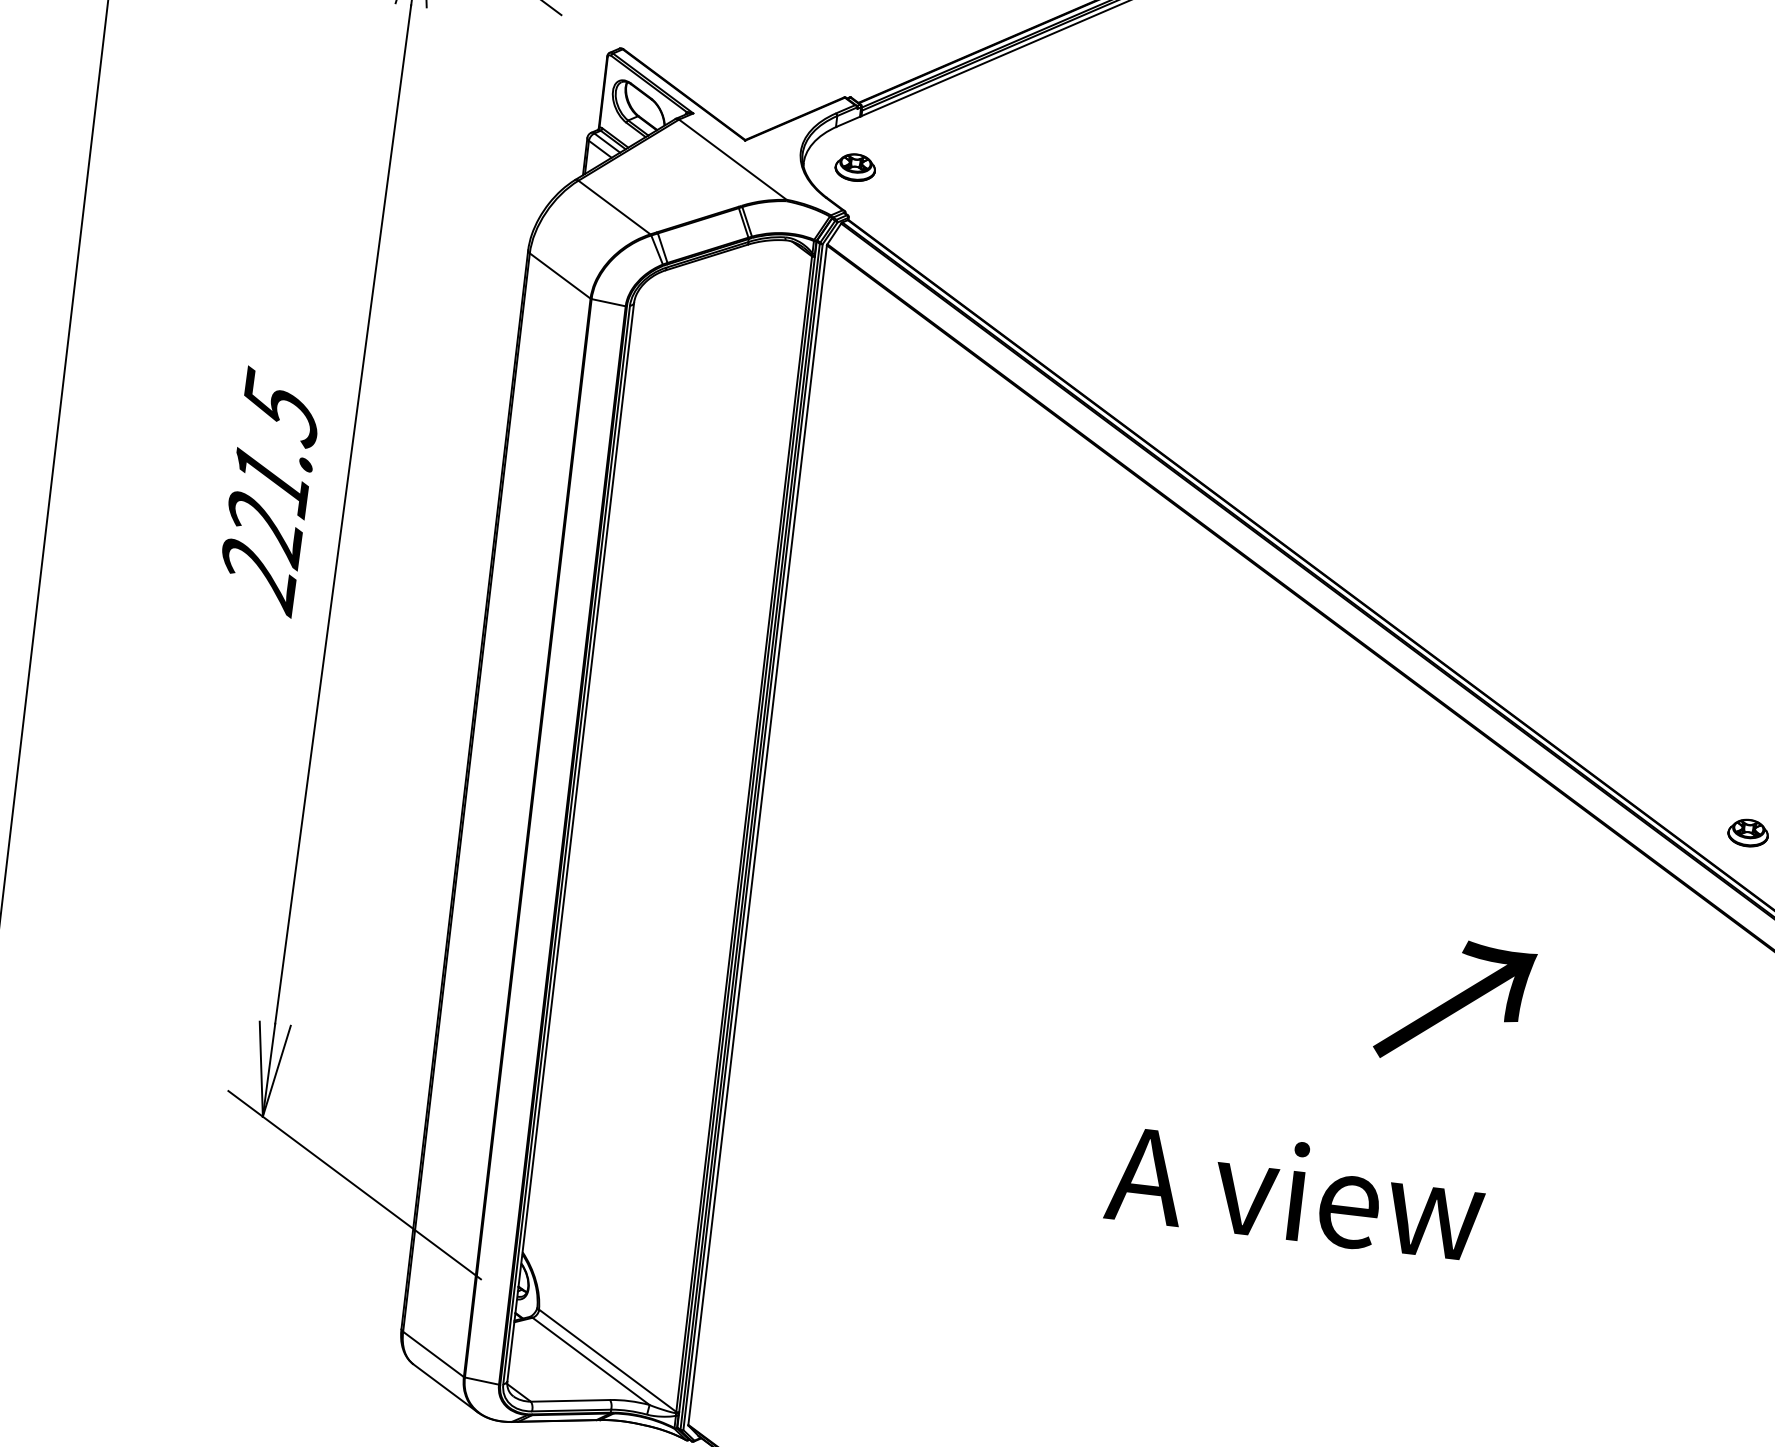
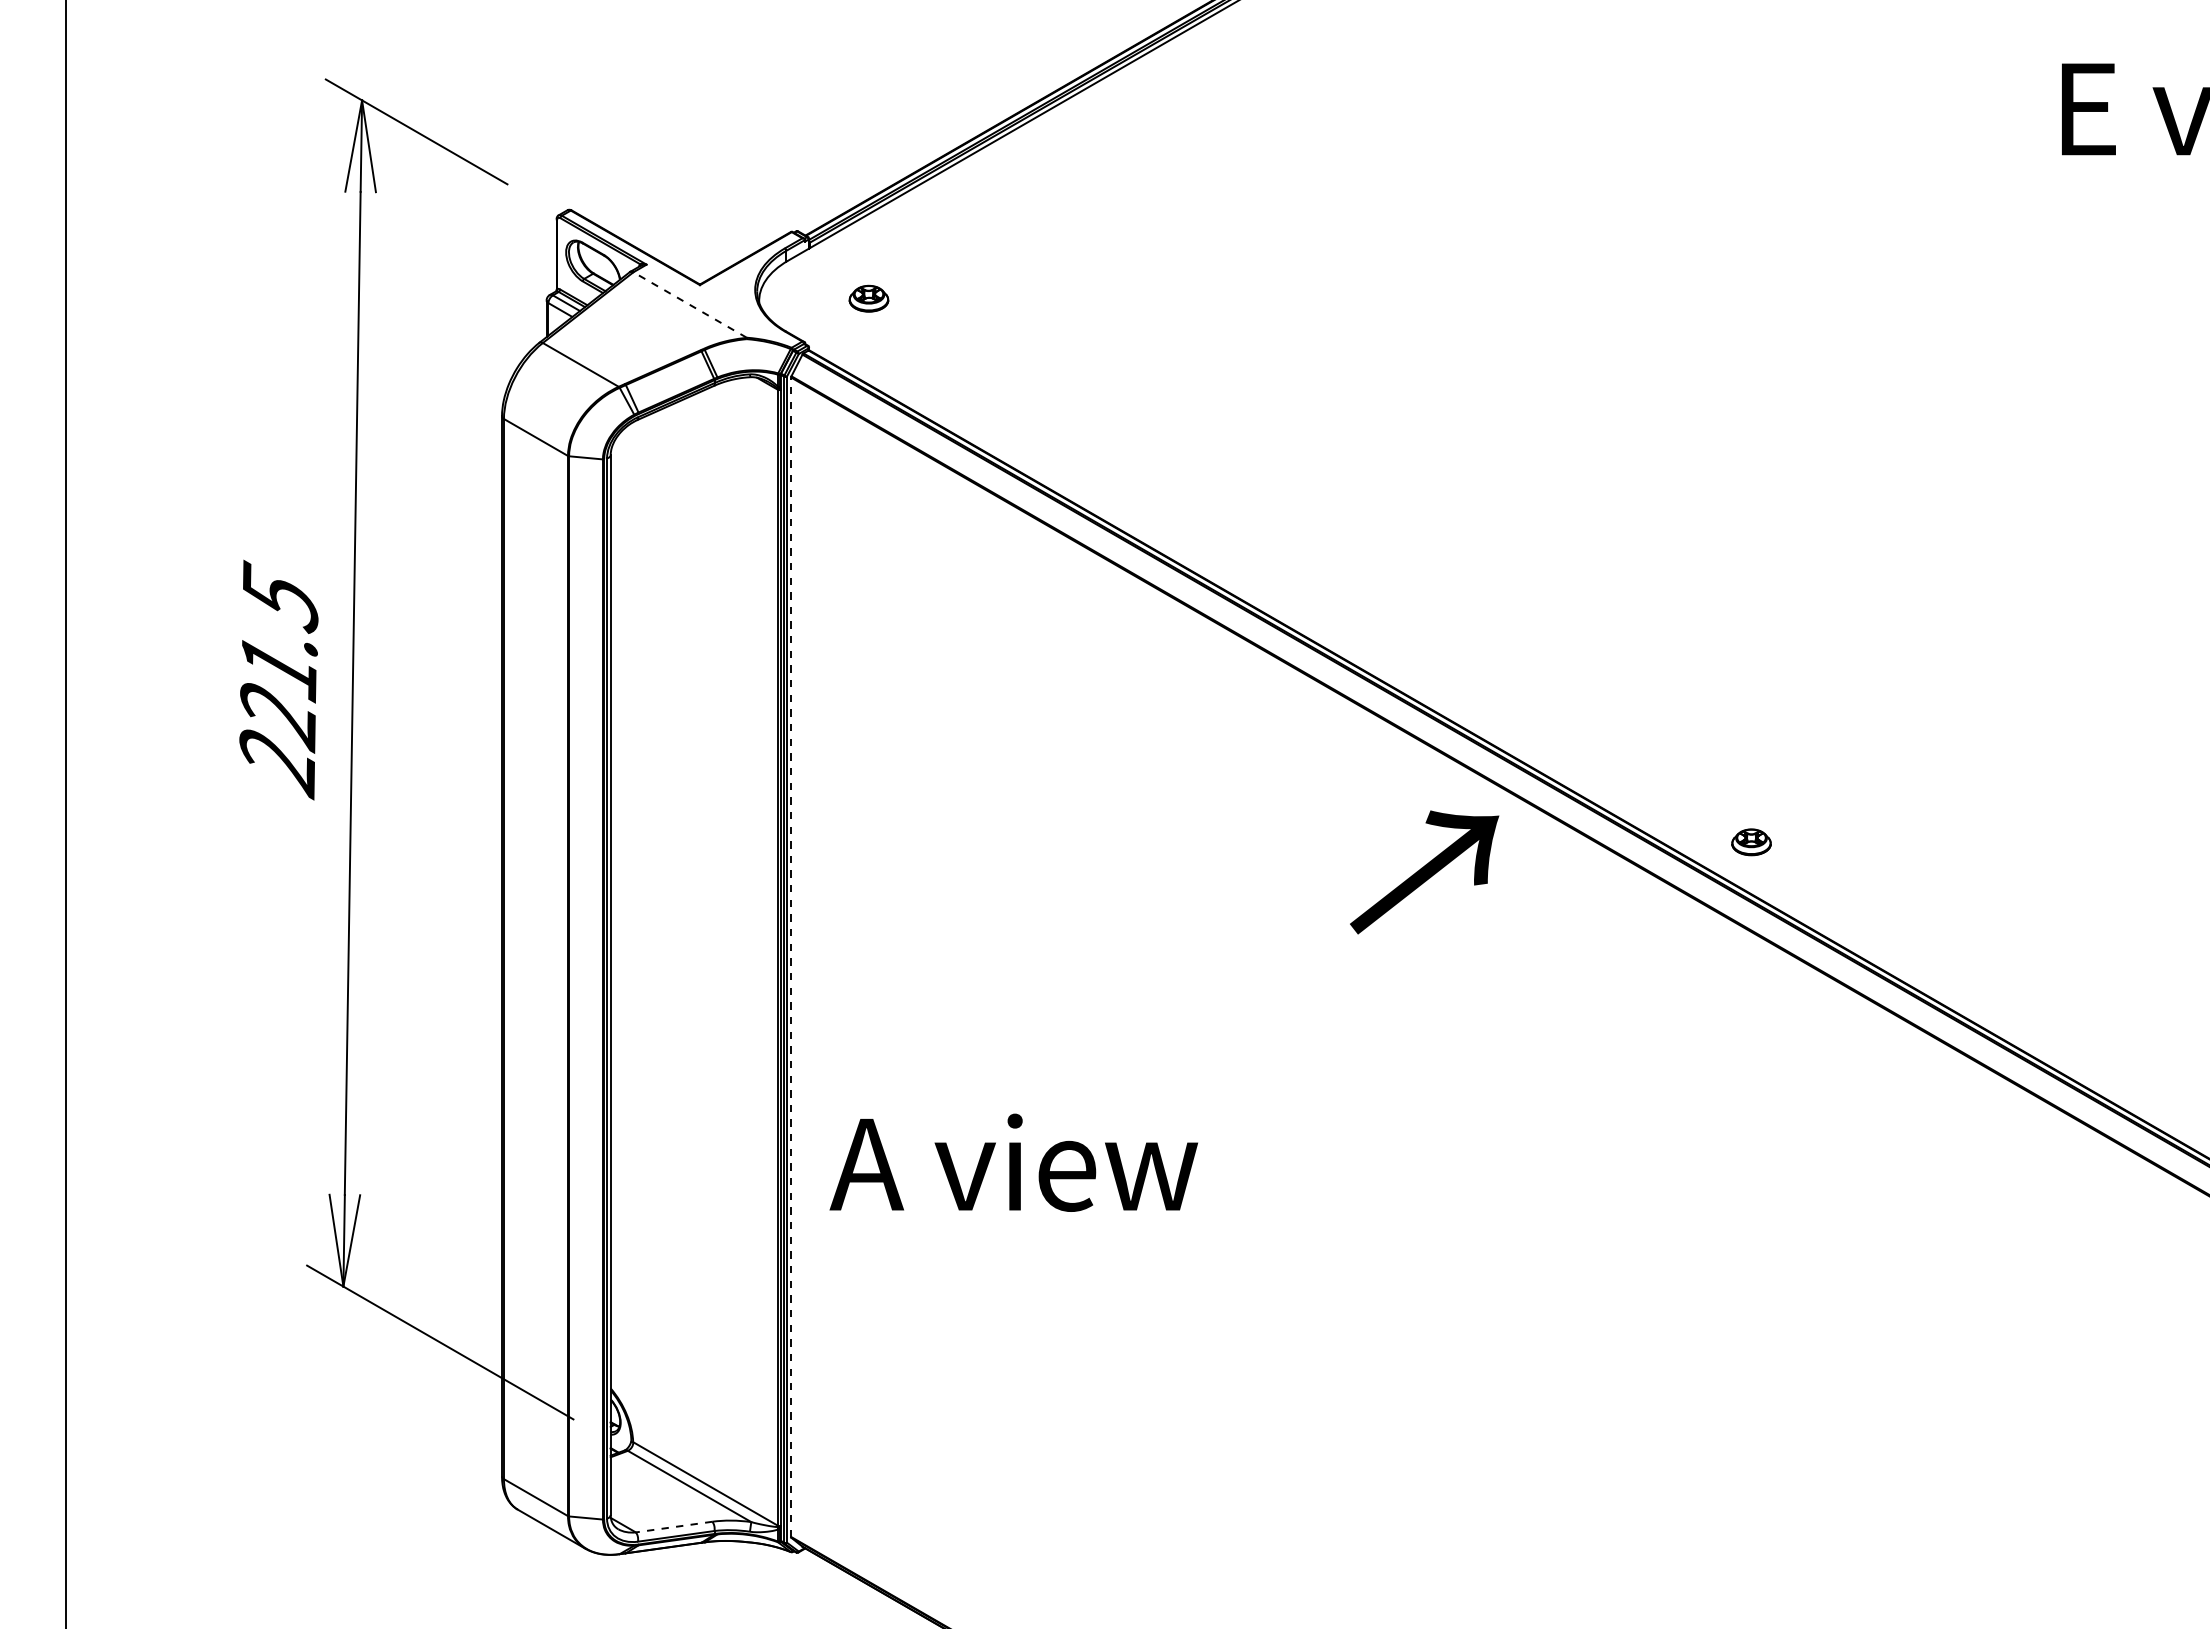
line: (732, 159) -> (689, 304), solid -> dashed
part: (855, 167) -> (868, 298), moved
line: (757, 835) -> (791, 957), solid -> dashed
text: (1455, 1002) -> (1424, 872), moved
text: (1295, 1191) -> (1013, 1162), moved
line: (570, 1401) -> (674, 1527), solid -> dashed

